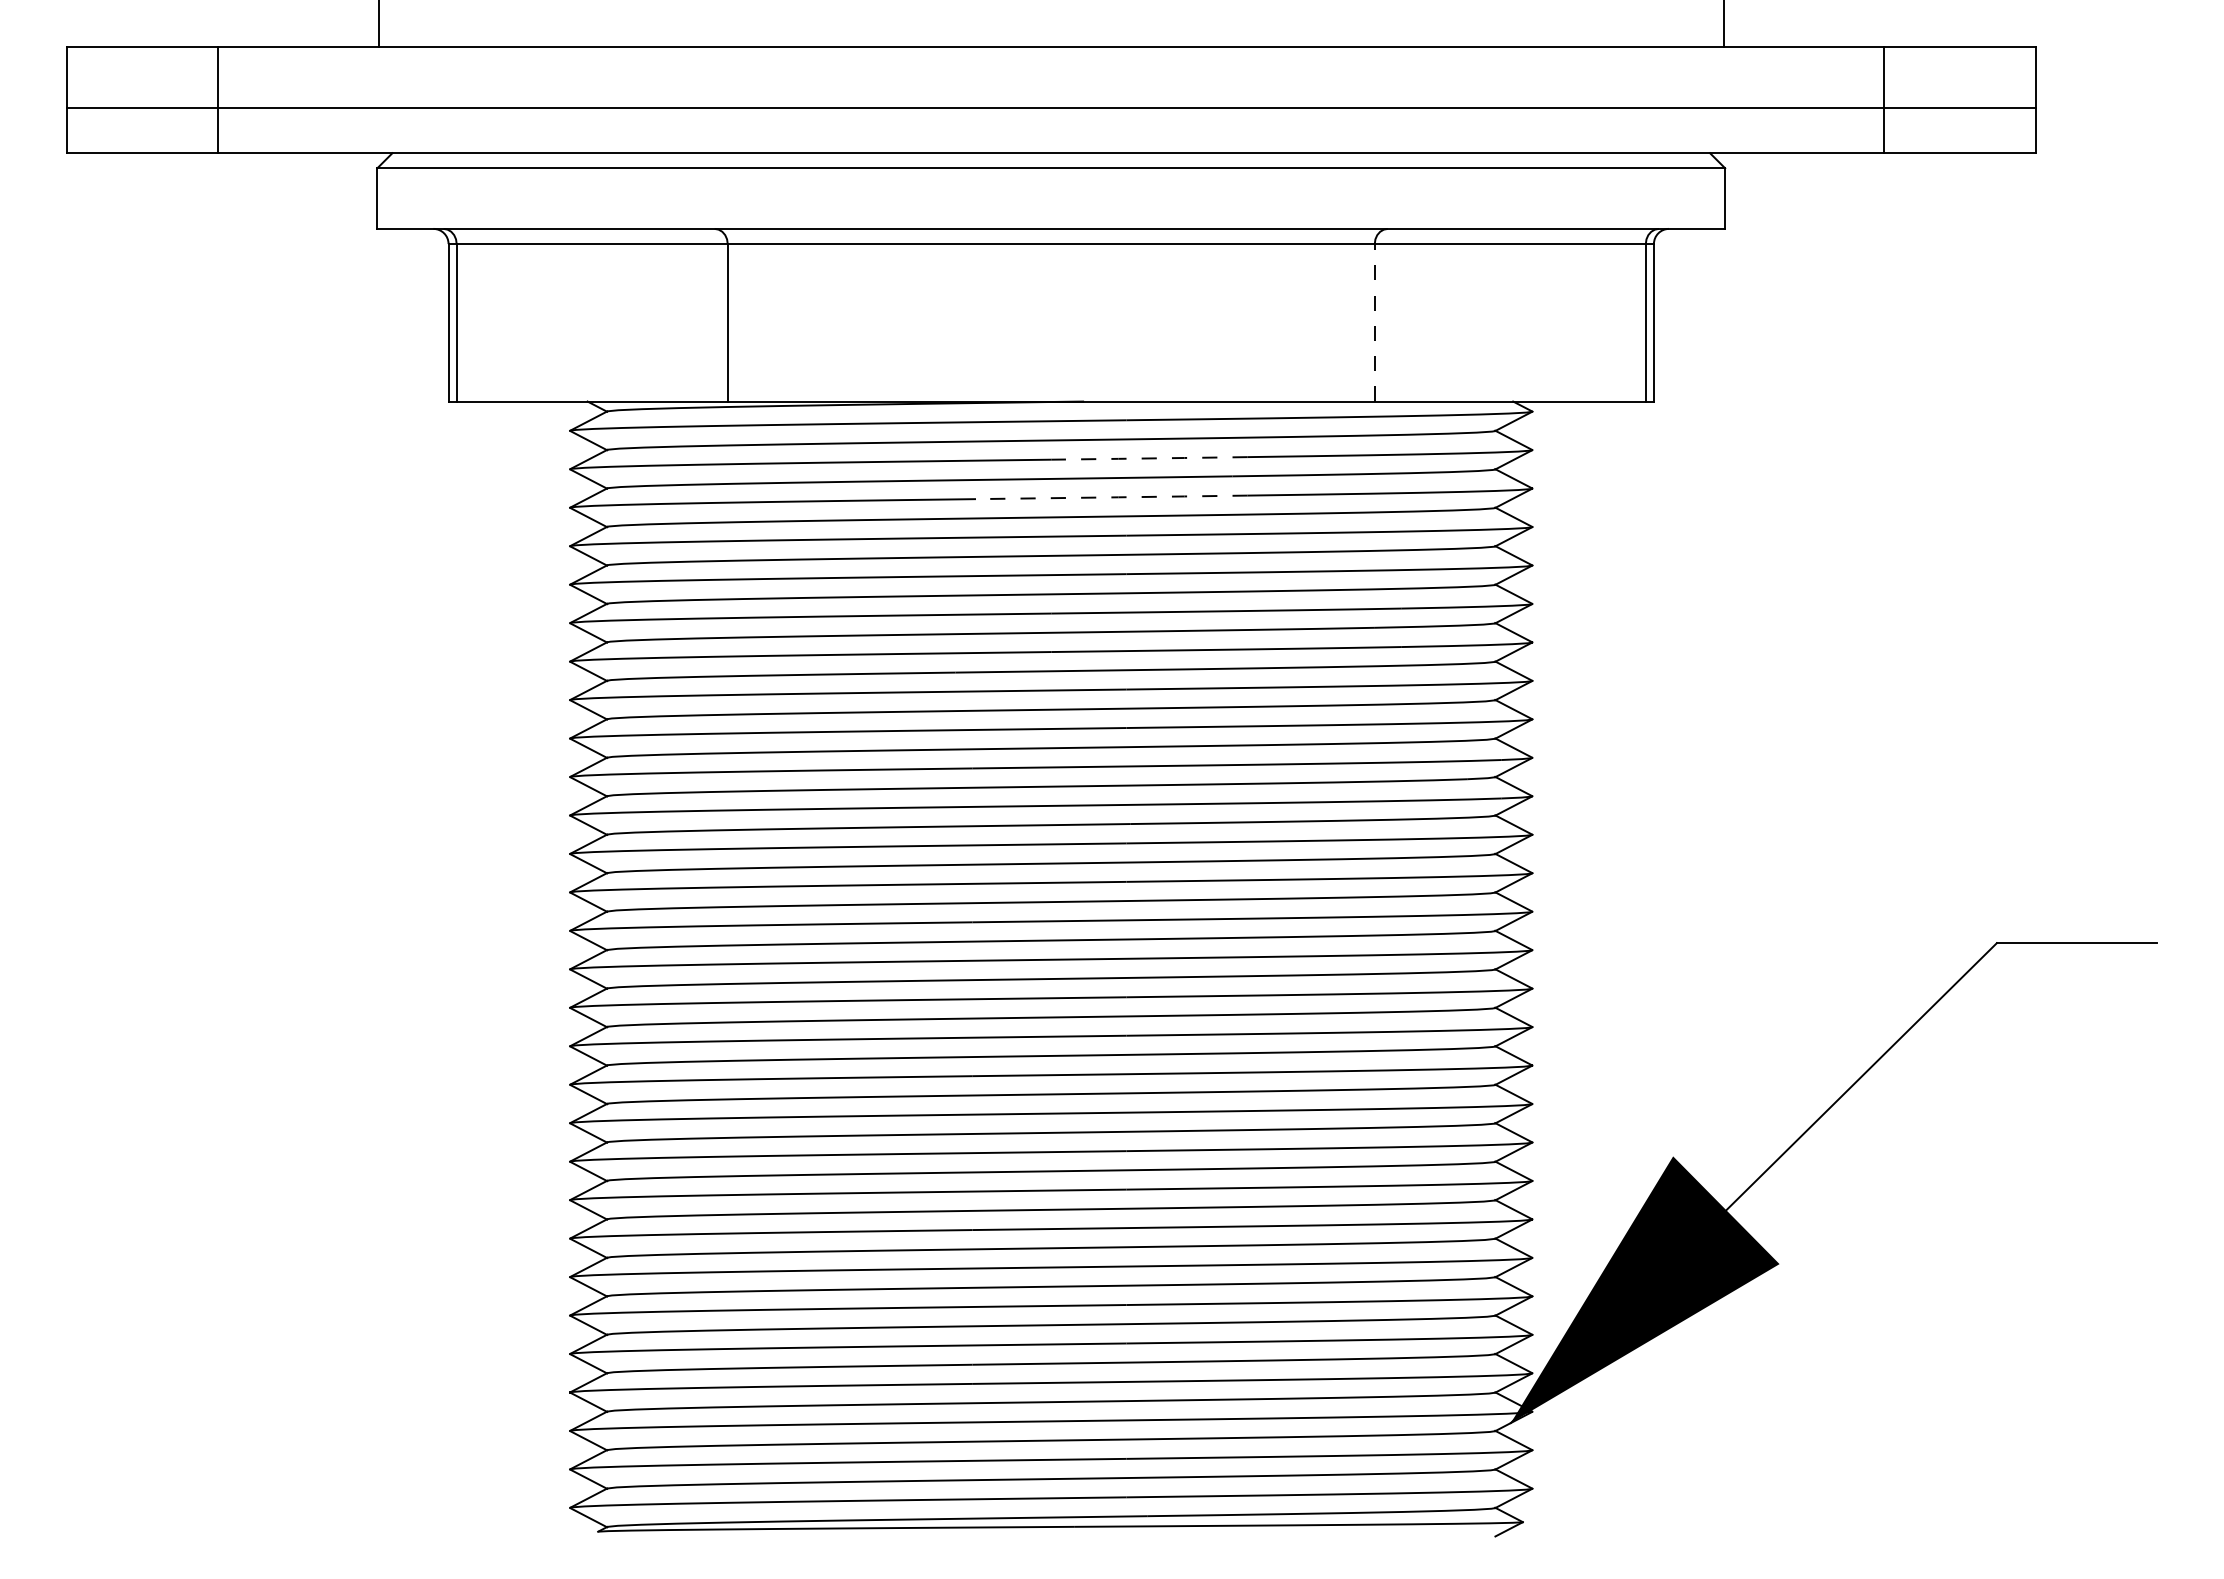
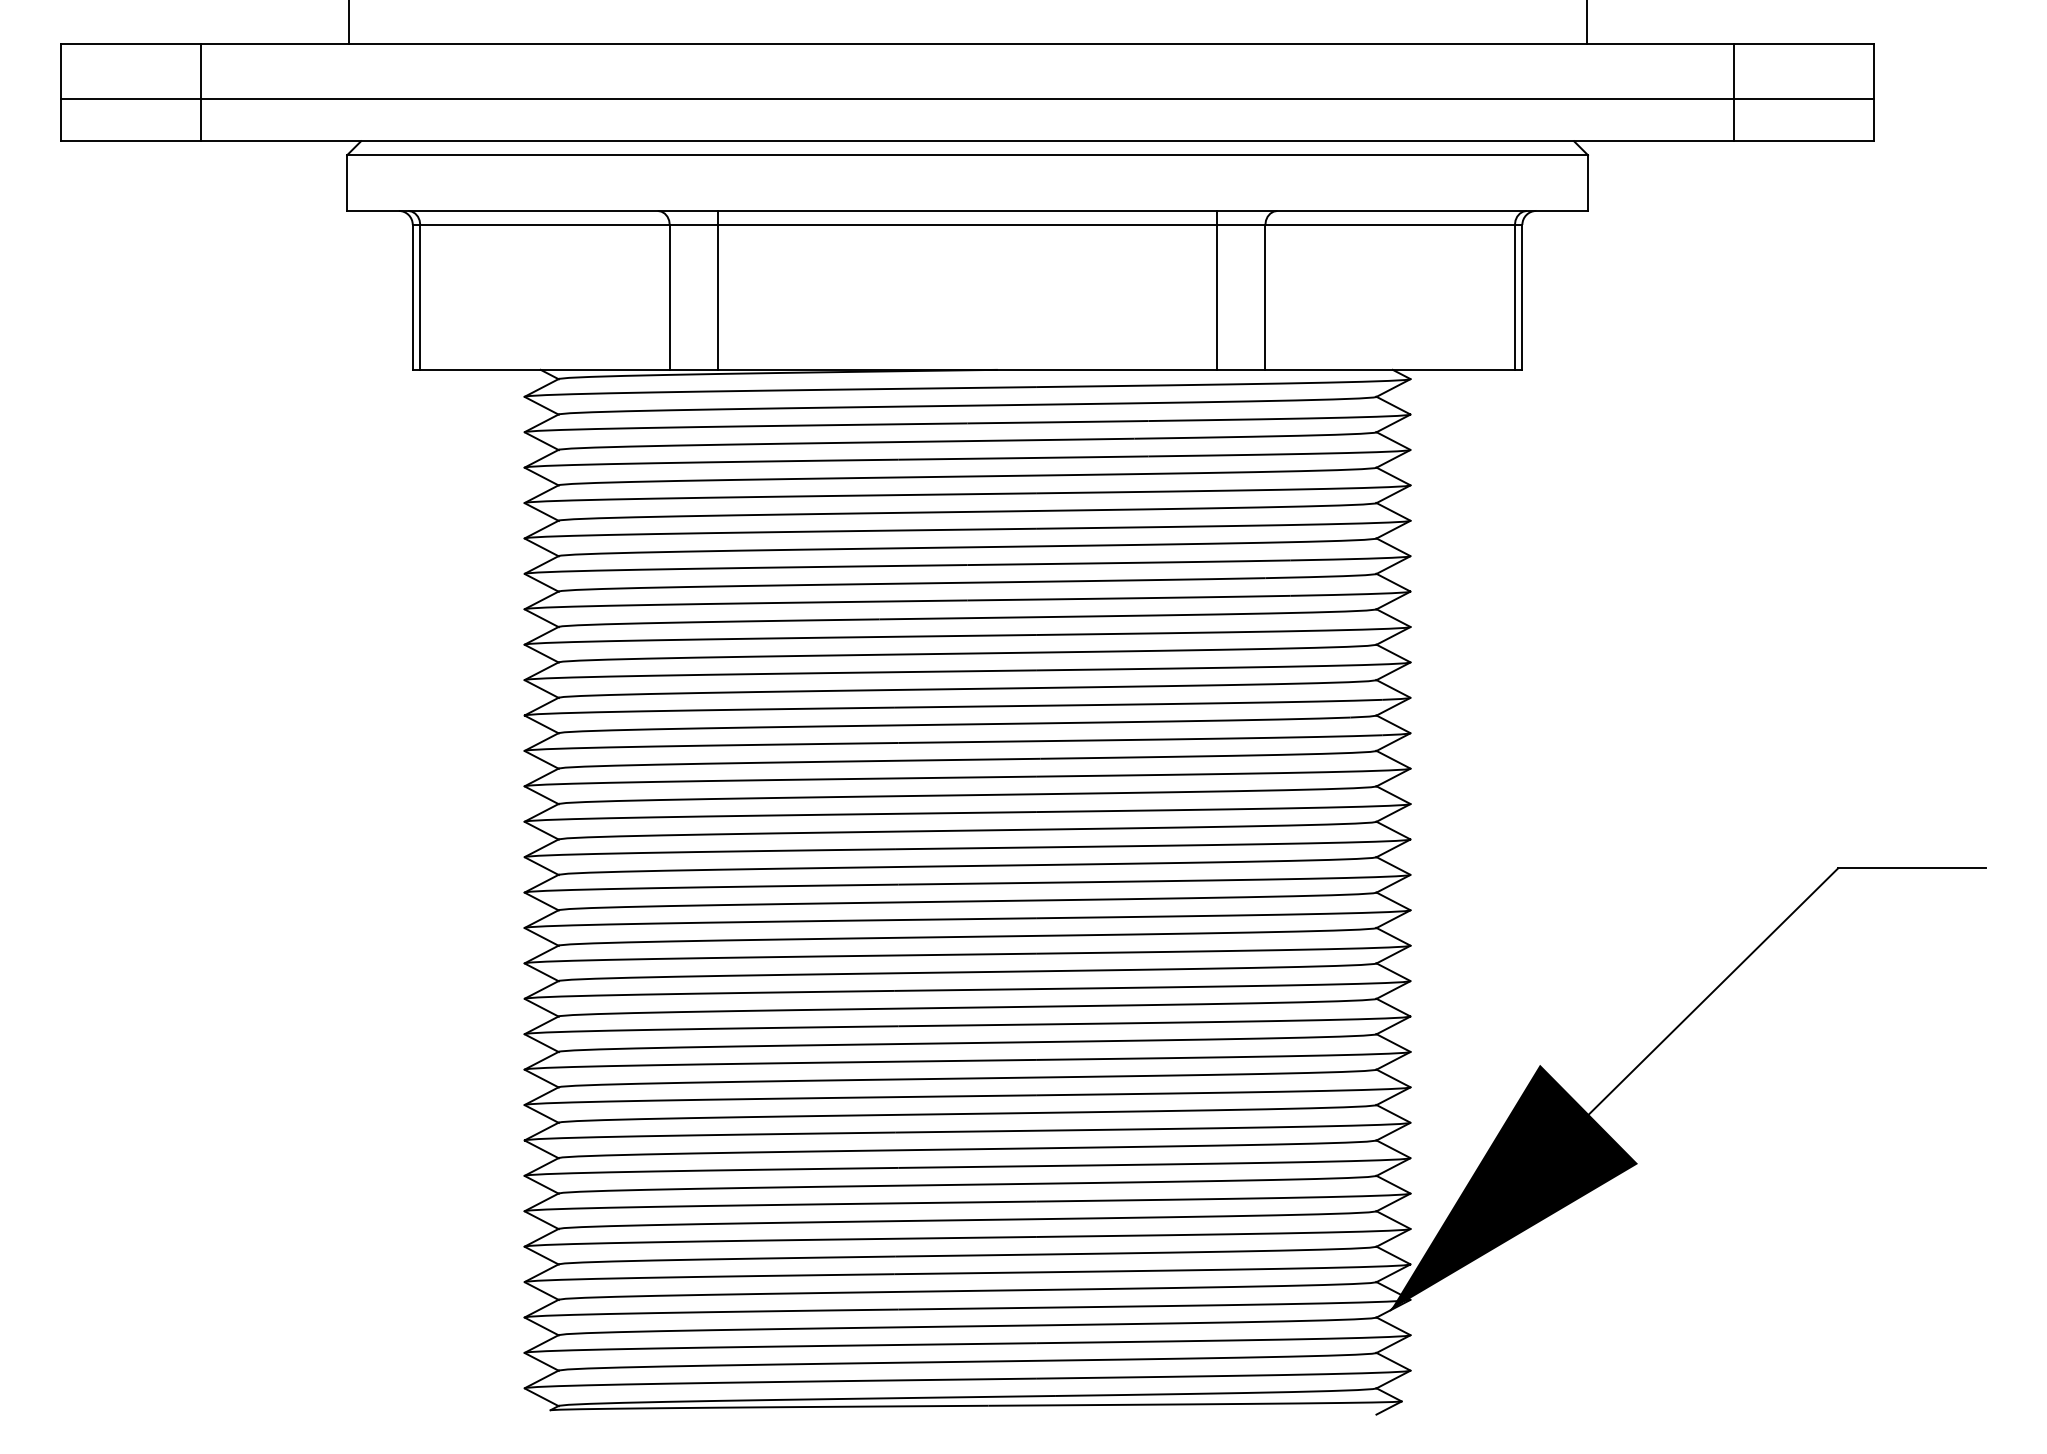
line: (780, 314) -> (718, 289), added
line: (1322, 314) -> (1217, 289), added
line: (1374, 321) -> (1265, 296), dashed -> solid
line: (1150, 458) -> (1058, 422), dashed -> solid
line: (1113, 497) -> (1024, 458), dashed -> solid

